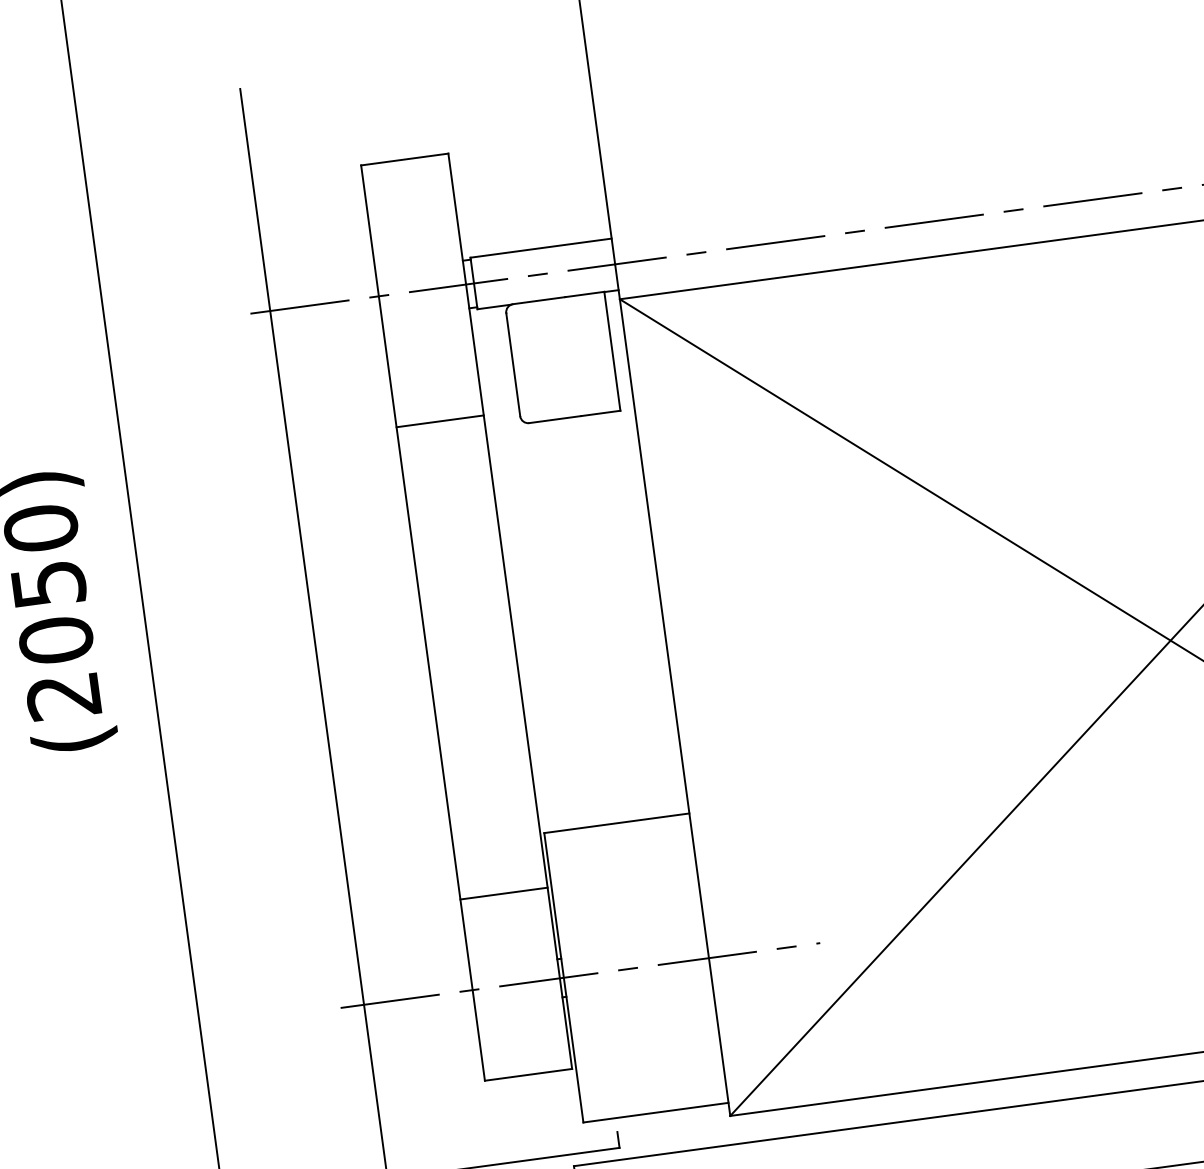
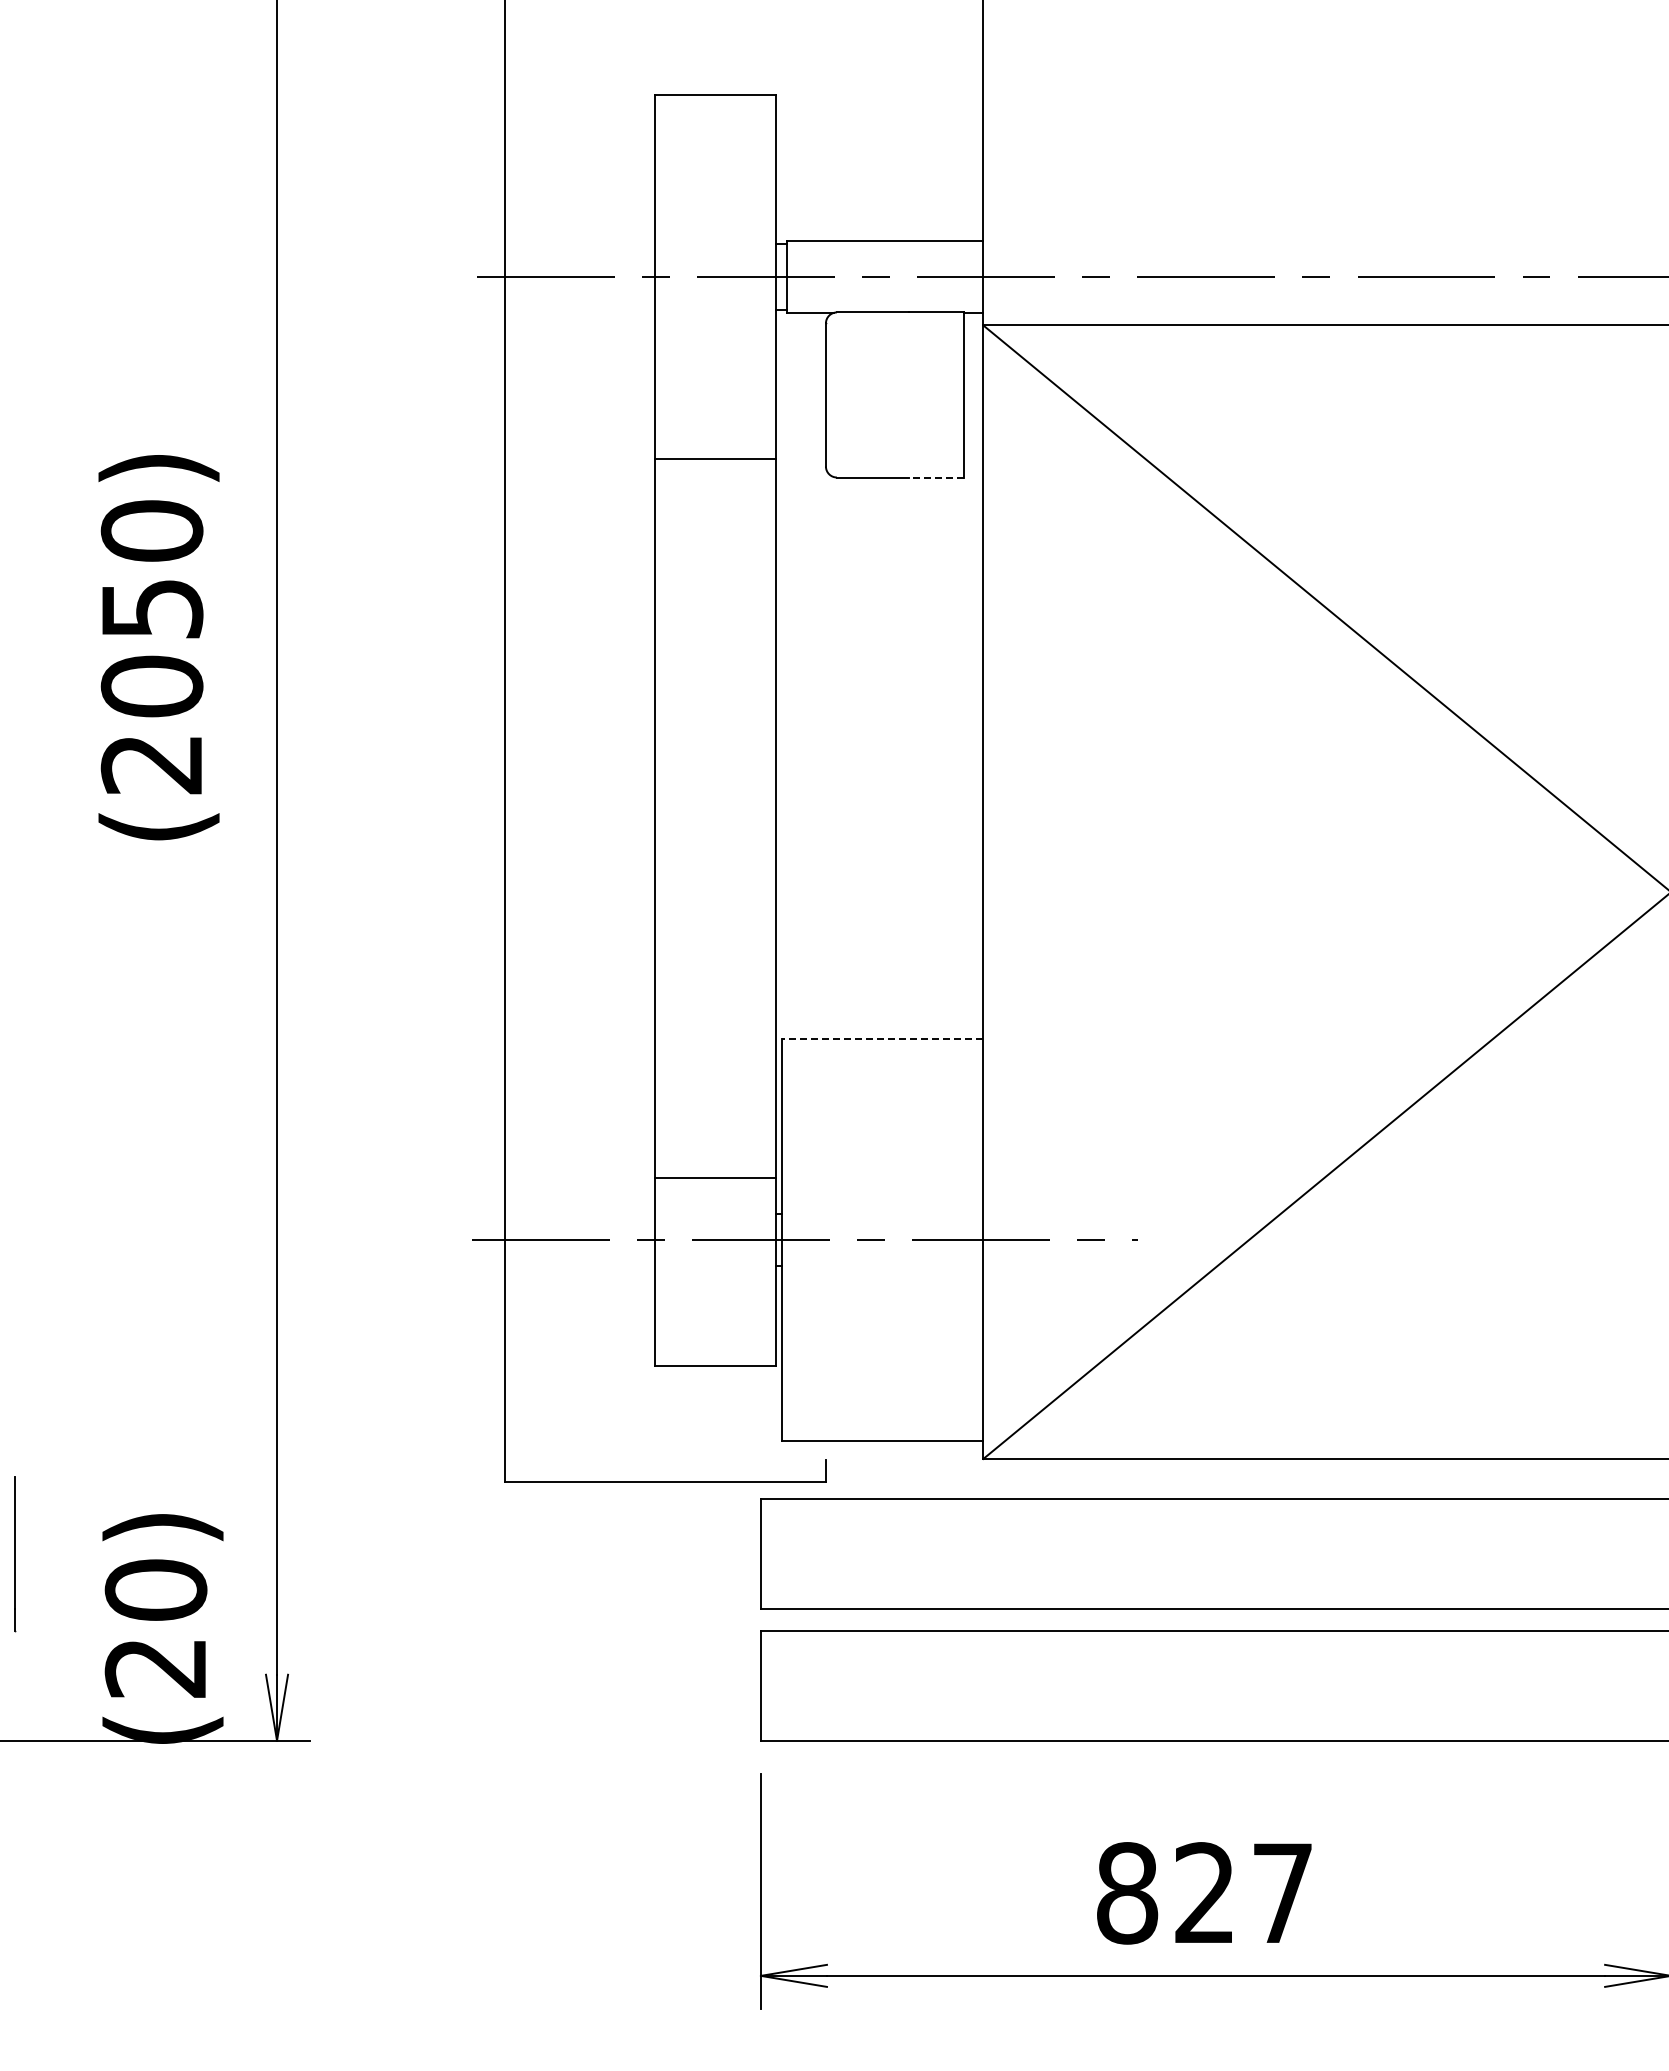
line: (600, 413) -> (935, 477), solid -> dashed
line: (616, 823) -> (882, 1039), solid -> dashed
line: (503, 893) -> (715, 1178), moved

